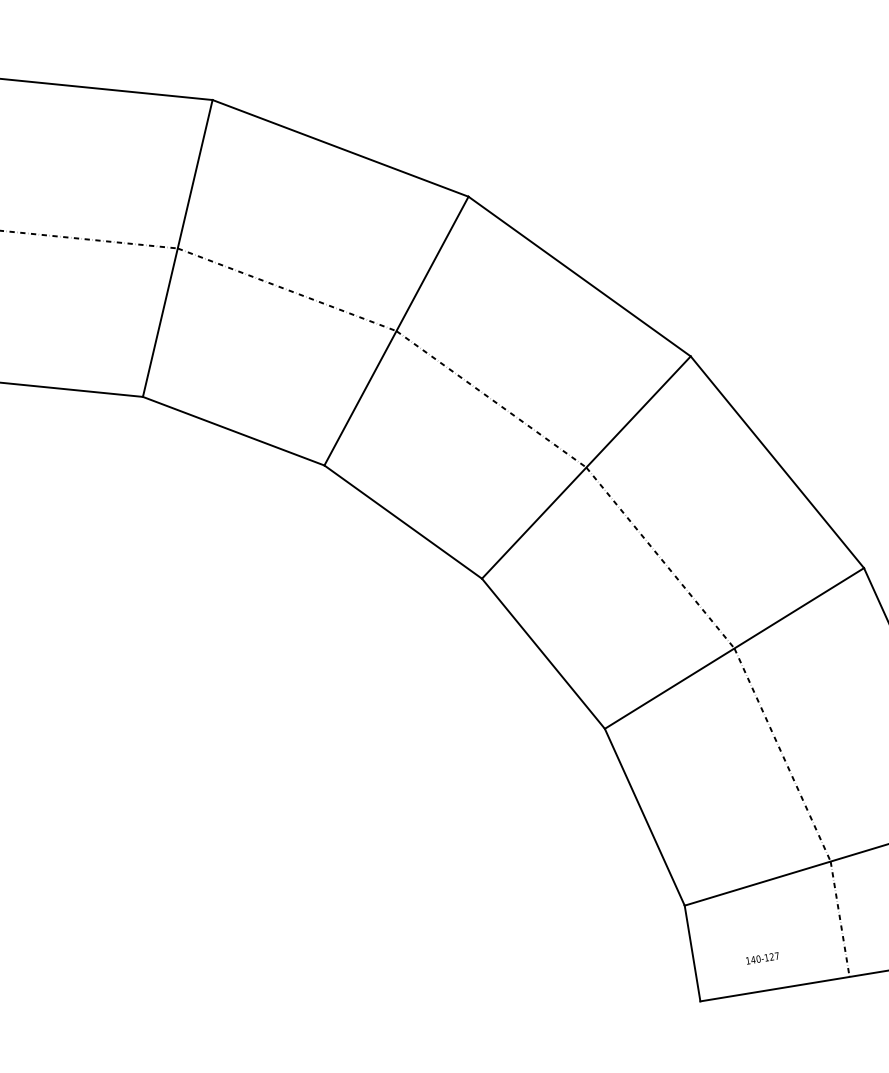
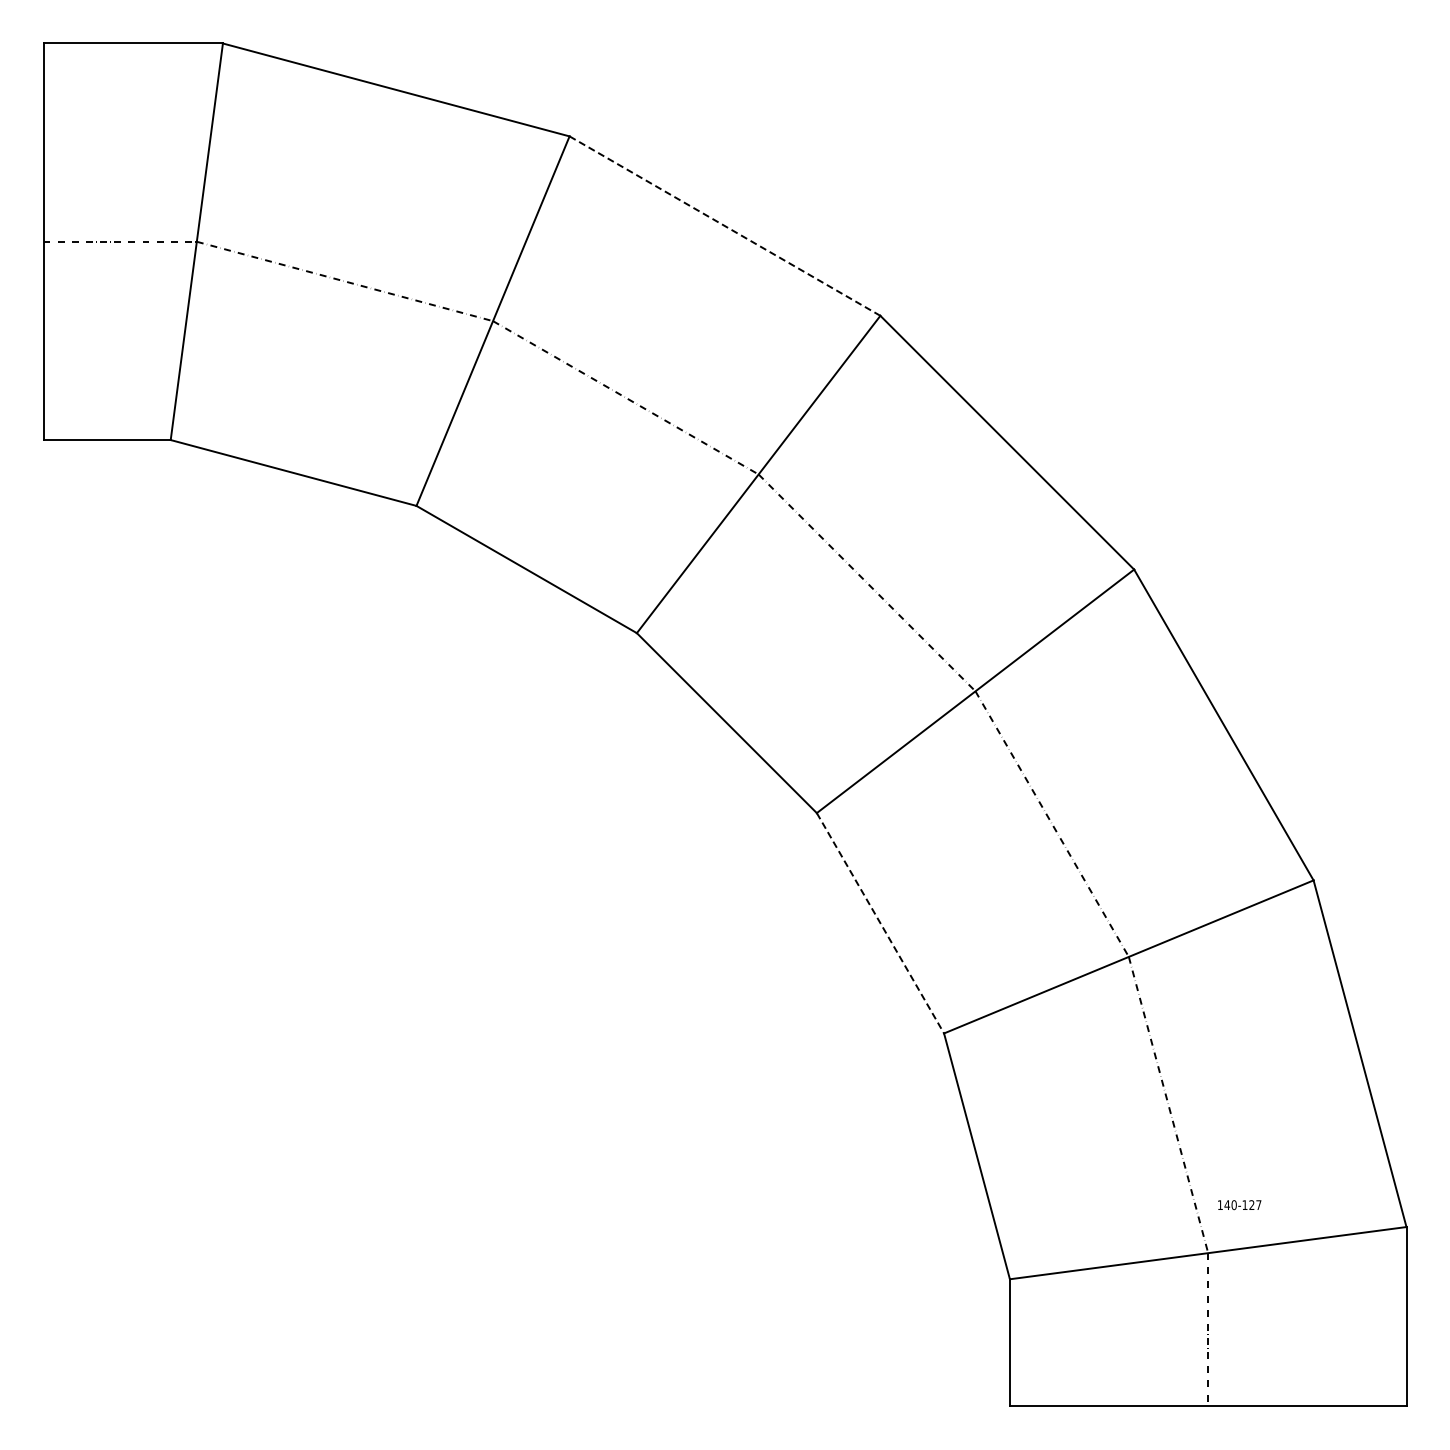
line: (341, 148) -> (725, 226), solid -> dashed
line: (543, 653) -> (880, 923), solid -> dashed
text: (762, 958) -> (1239, 1205), moved

